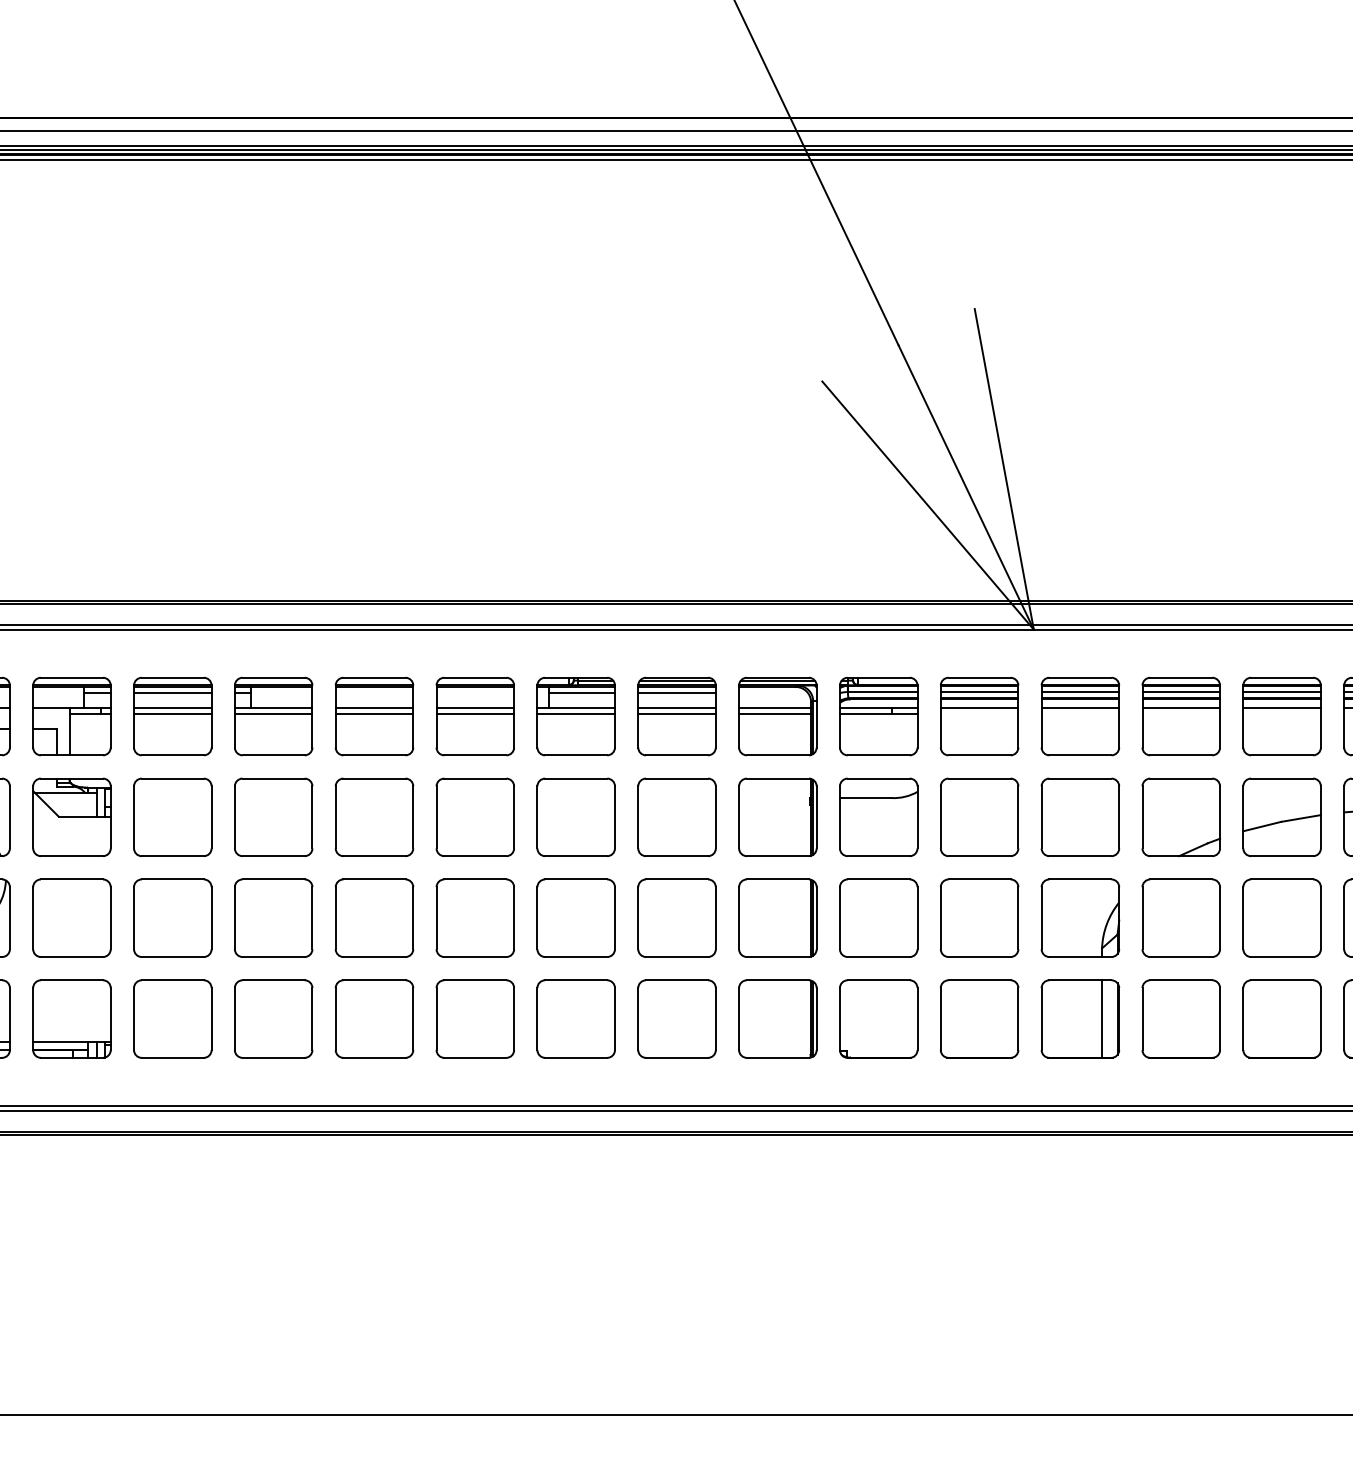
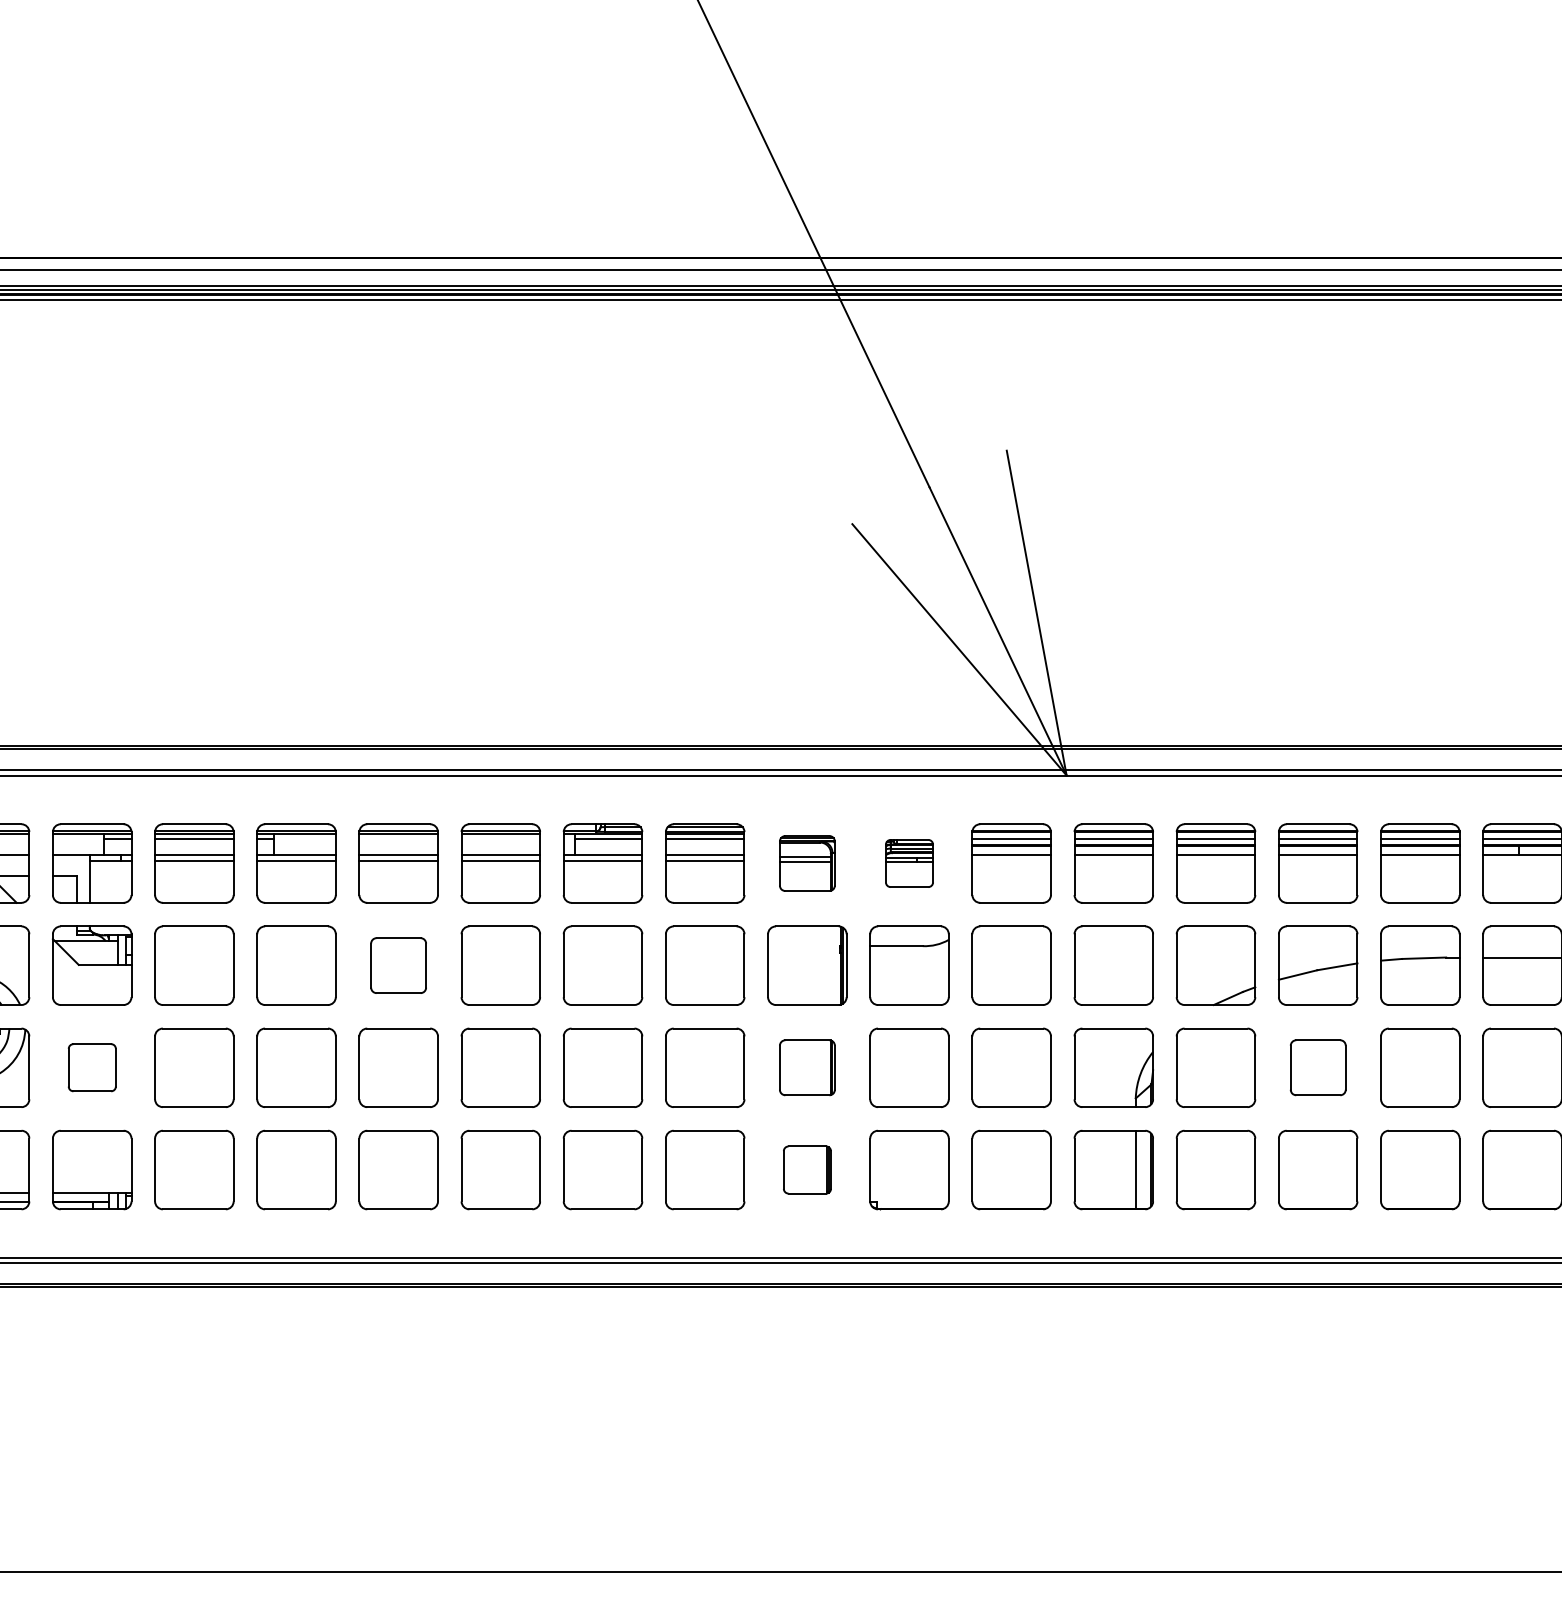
part: (778, 716) -> (807, 863), size x0.7
part: (878, 716) -> (909, 863), size x0.6
part: (374, 817) -> (398, 965), size x0.7
part: (72, 917) -> (92, 1067), size x0.6
part: (778, 917) -> (807, 1067), size x0.7
part: (1282, 917) -> (1318, 1067), size x0.7
part: (778, 1018) -> (807, 1169), size x0.6

